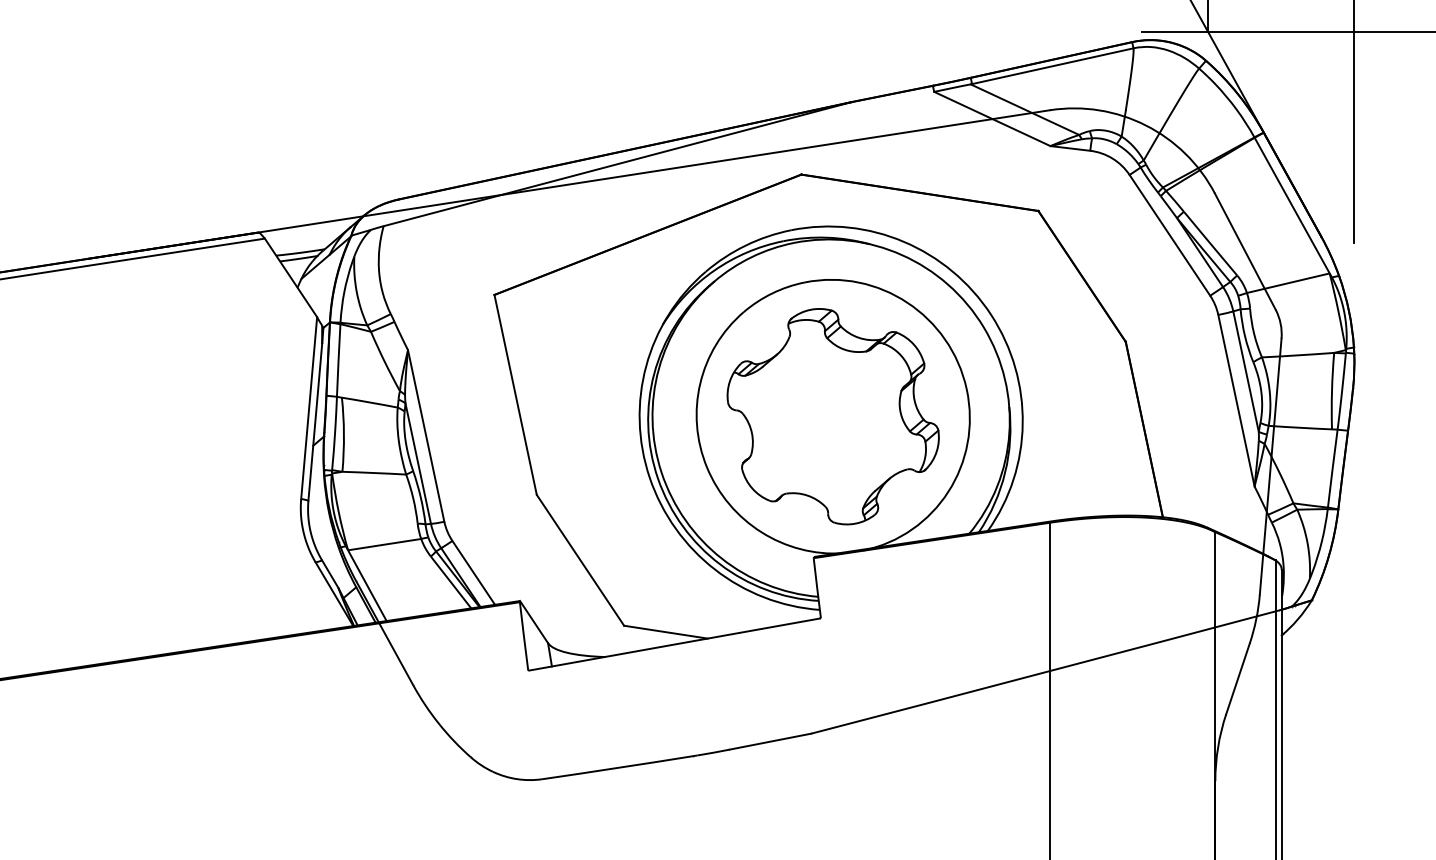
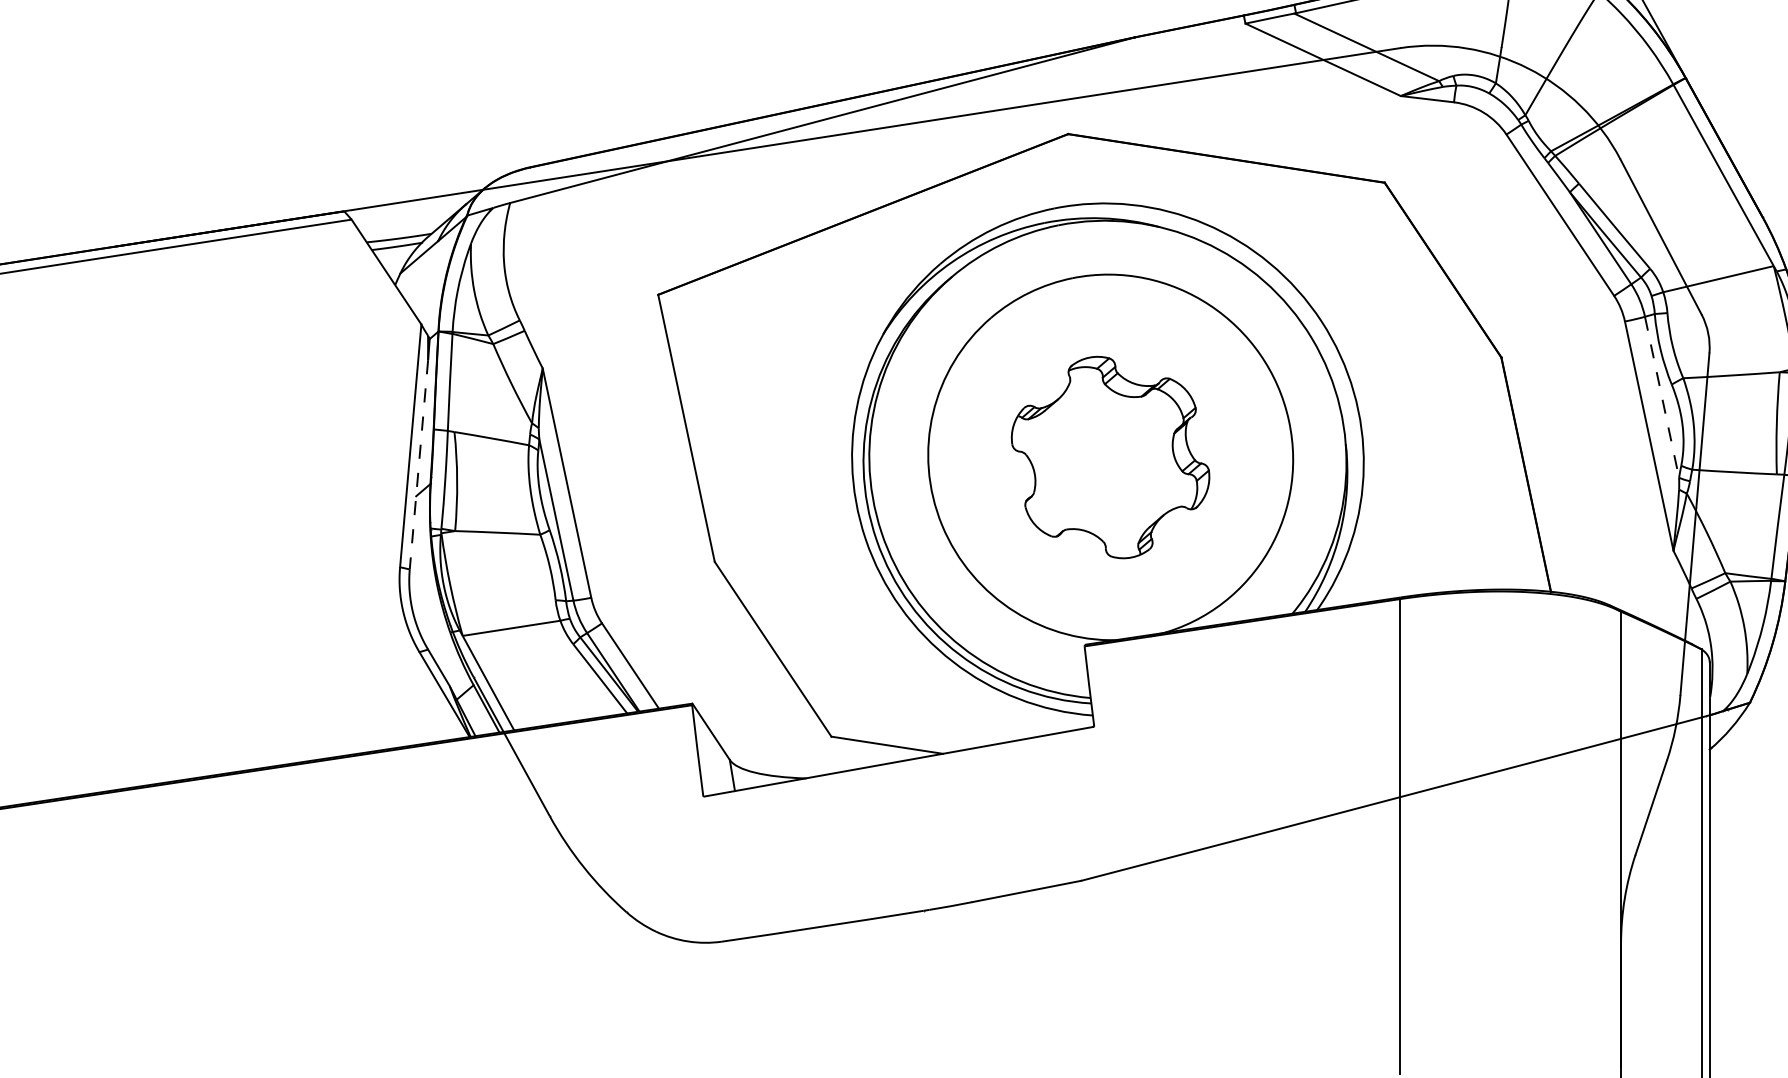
line: (1246, 371) -> (1662, 397), solid -> dashed
part: (832, 416) -> (1109, 457), size x0.7
line: (315, 422) -> (419, 465), solid -> dashed

